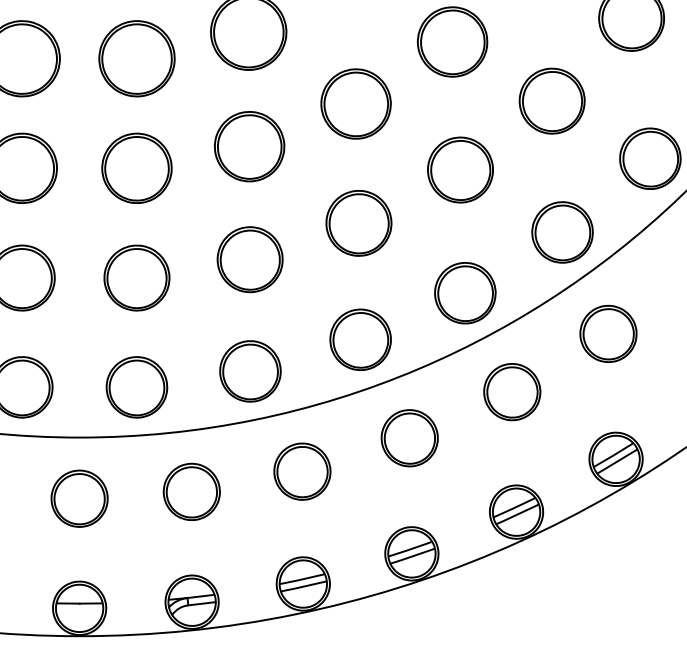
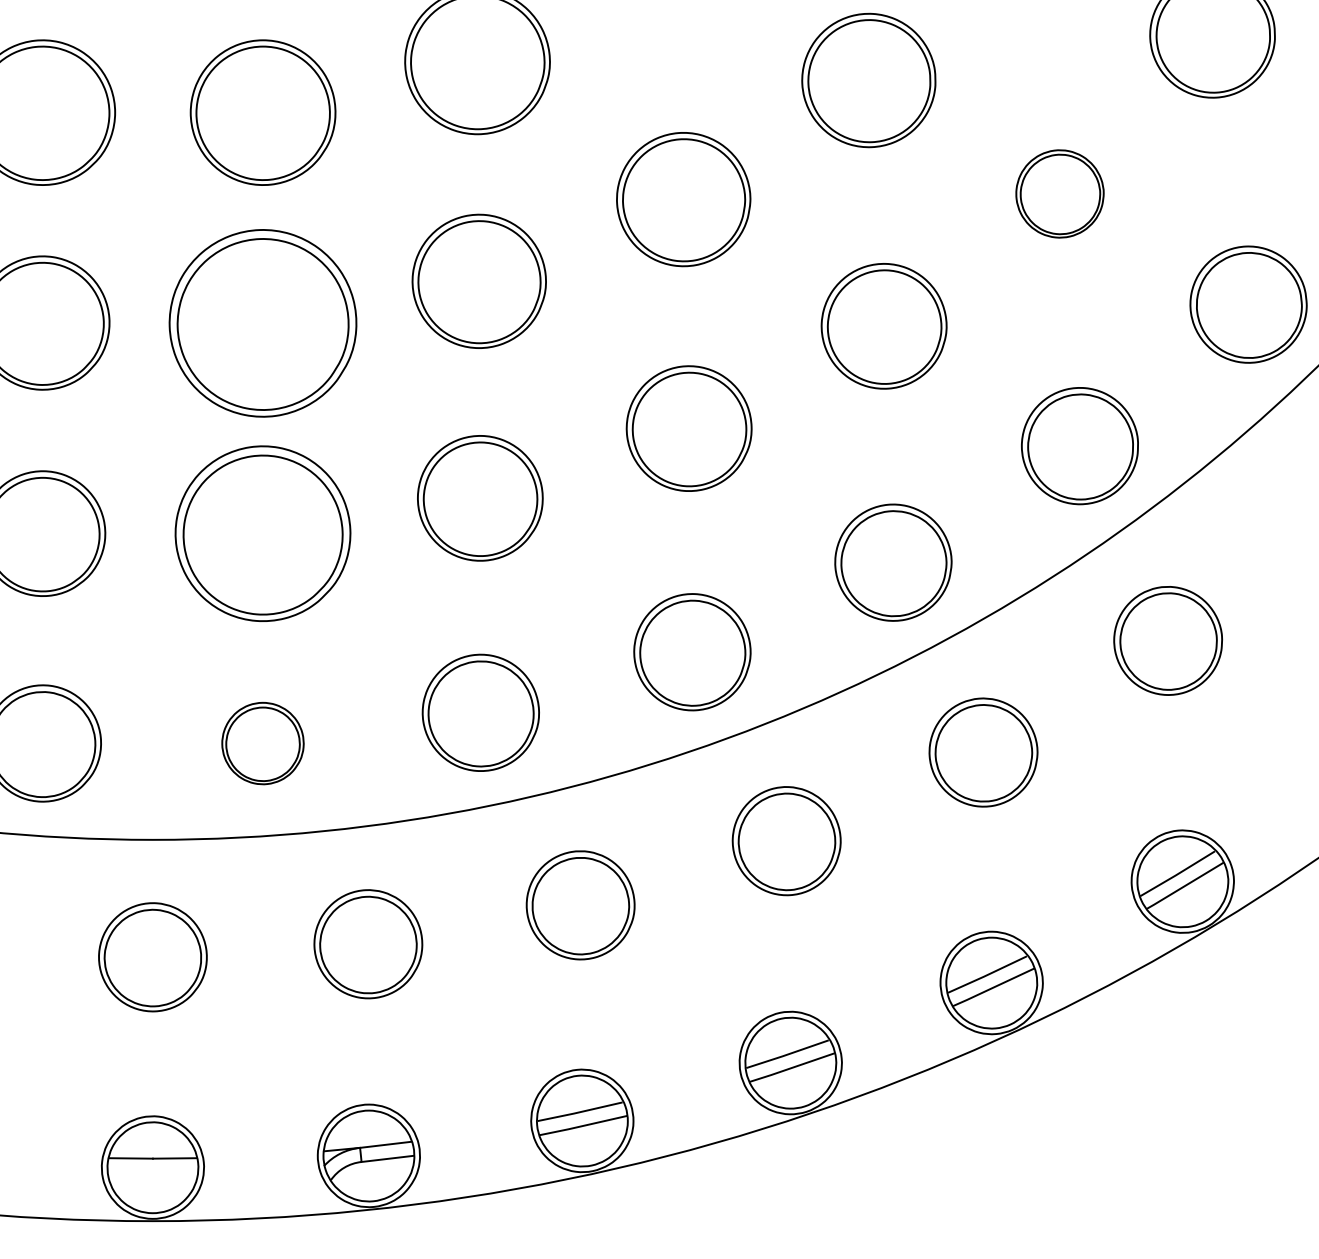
part: (551, 100) -> (1058, 192), size x0.7
part: (136, 167) -> (262, 321), size x1.4
part: (136, 277) -> (262, 532), size x1.4
part: (136, 387) -> (262, 743), size x0.7

